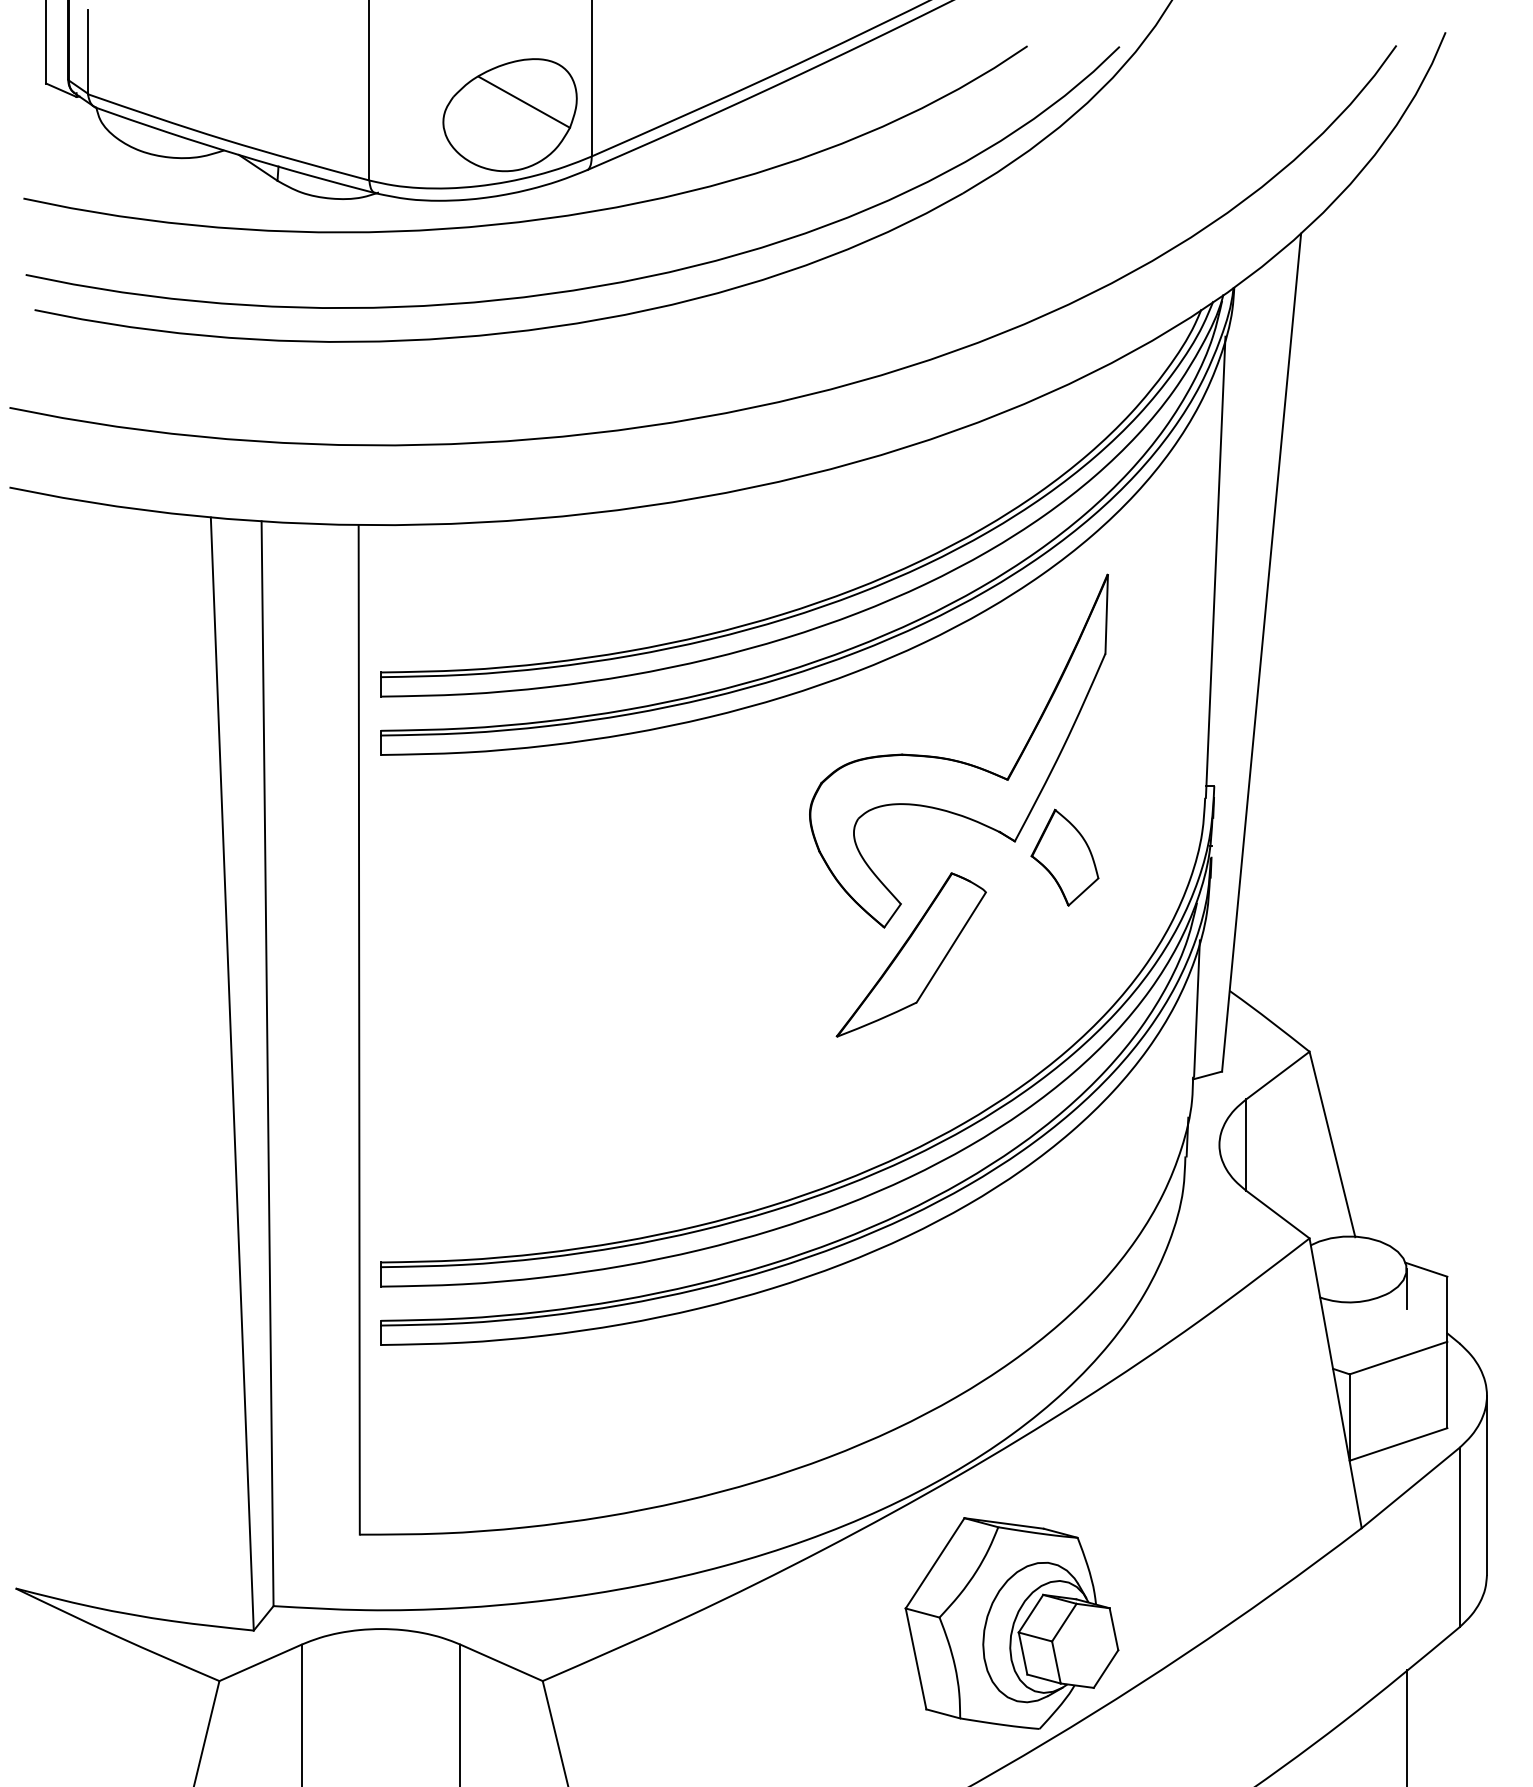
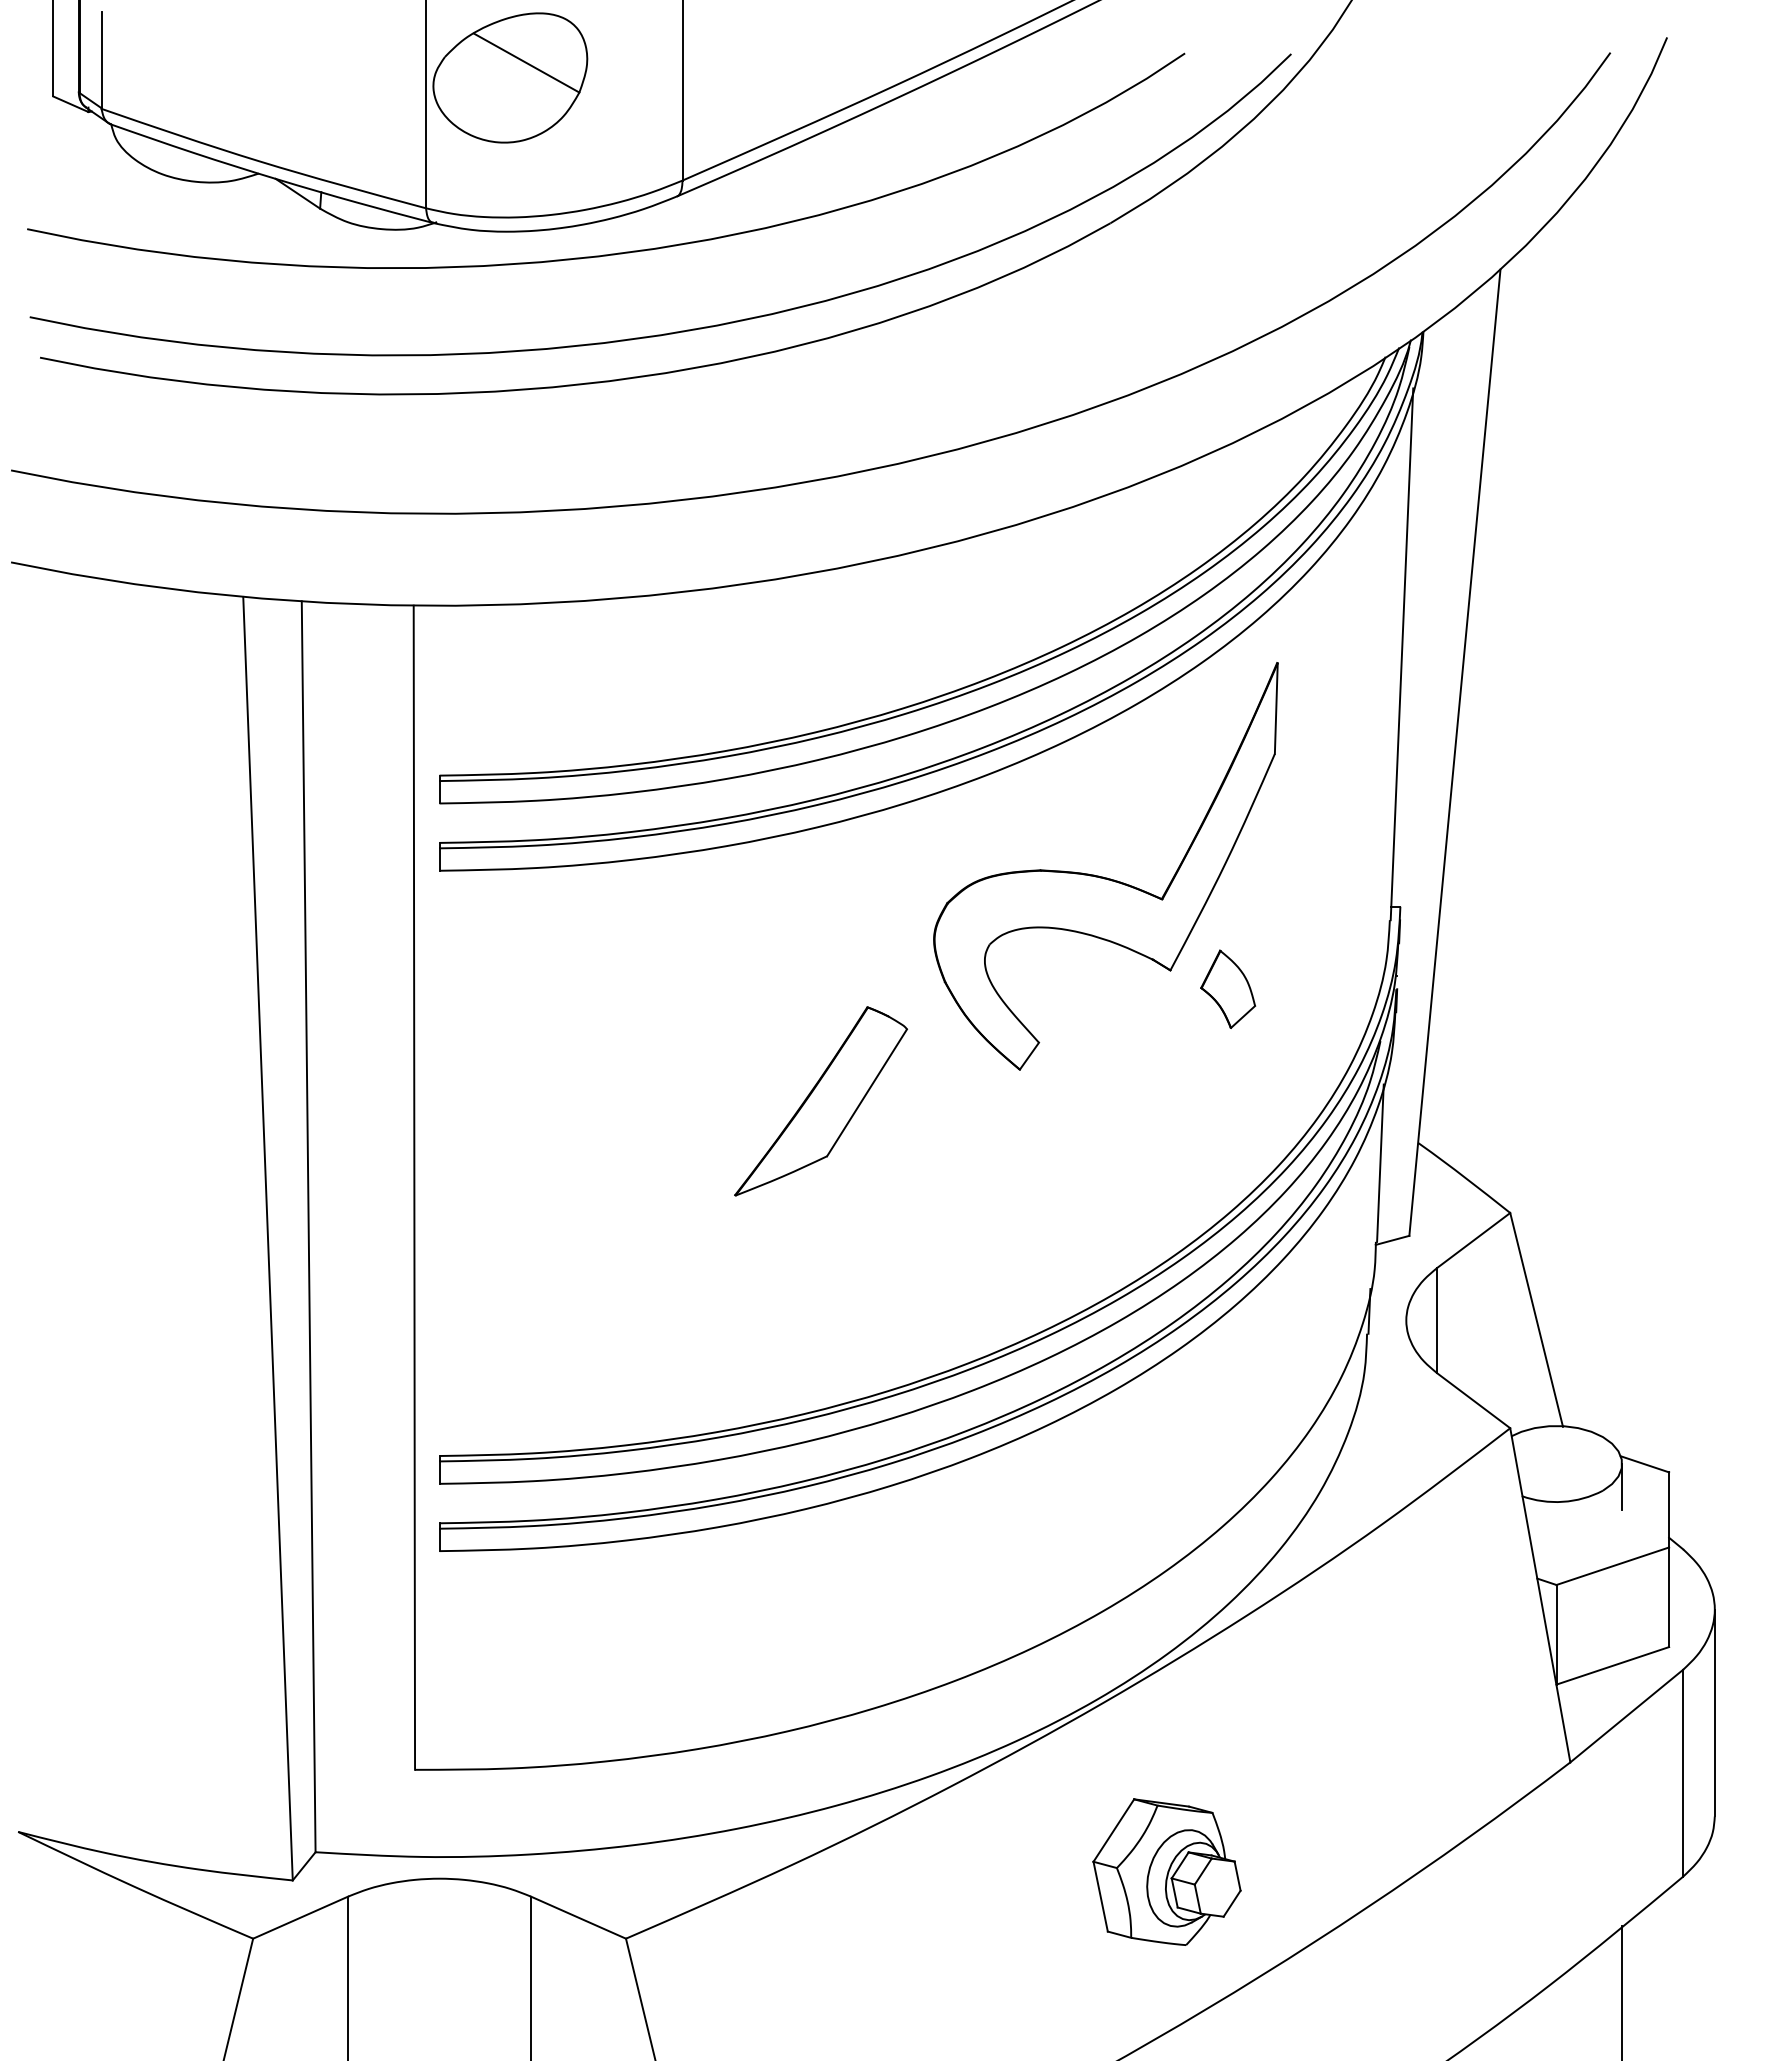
part: (510, 114) -> (510, 77), moved
part: (1064, 857) -> (1227, 989), size x0.7
part: (910, 955) -> (820, 1101), moved
part: (1011, 1622) -> (1166, 1871), size x0.6

